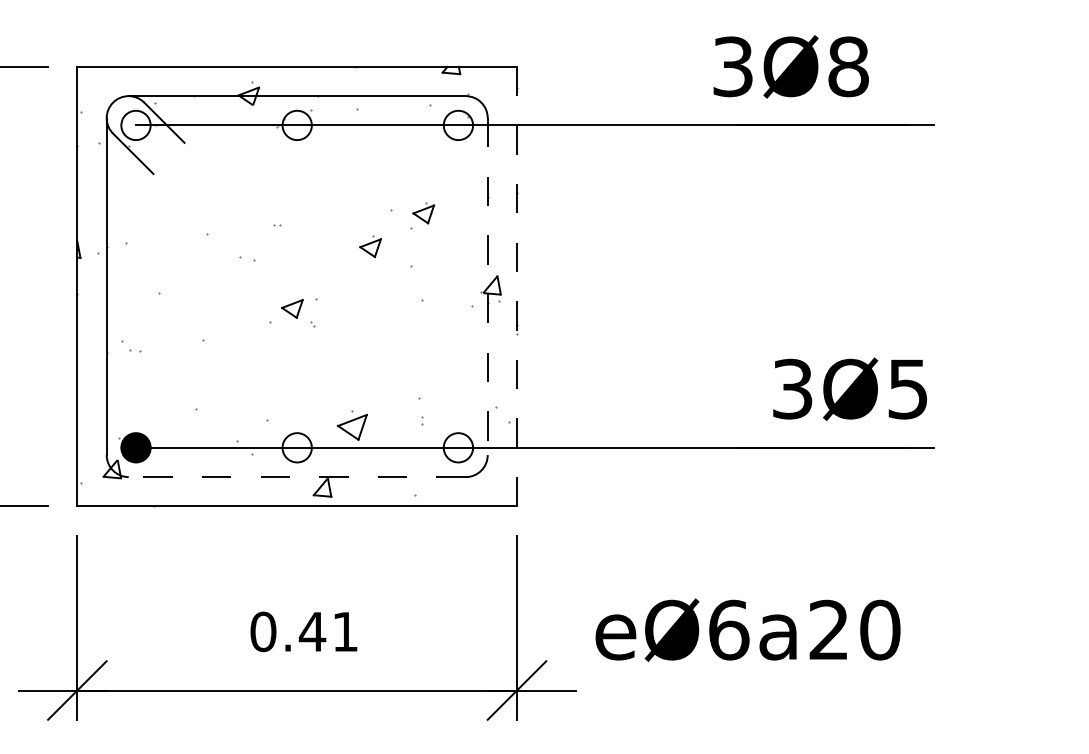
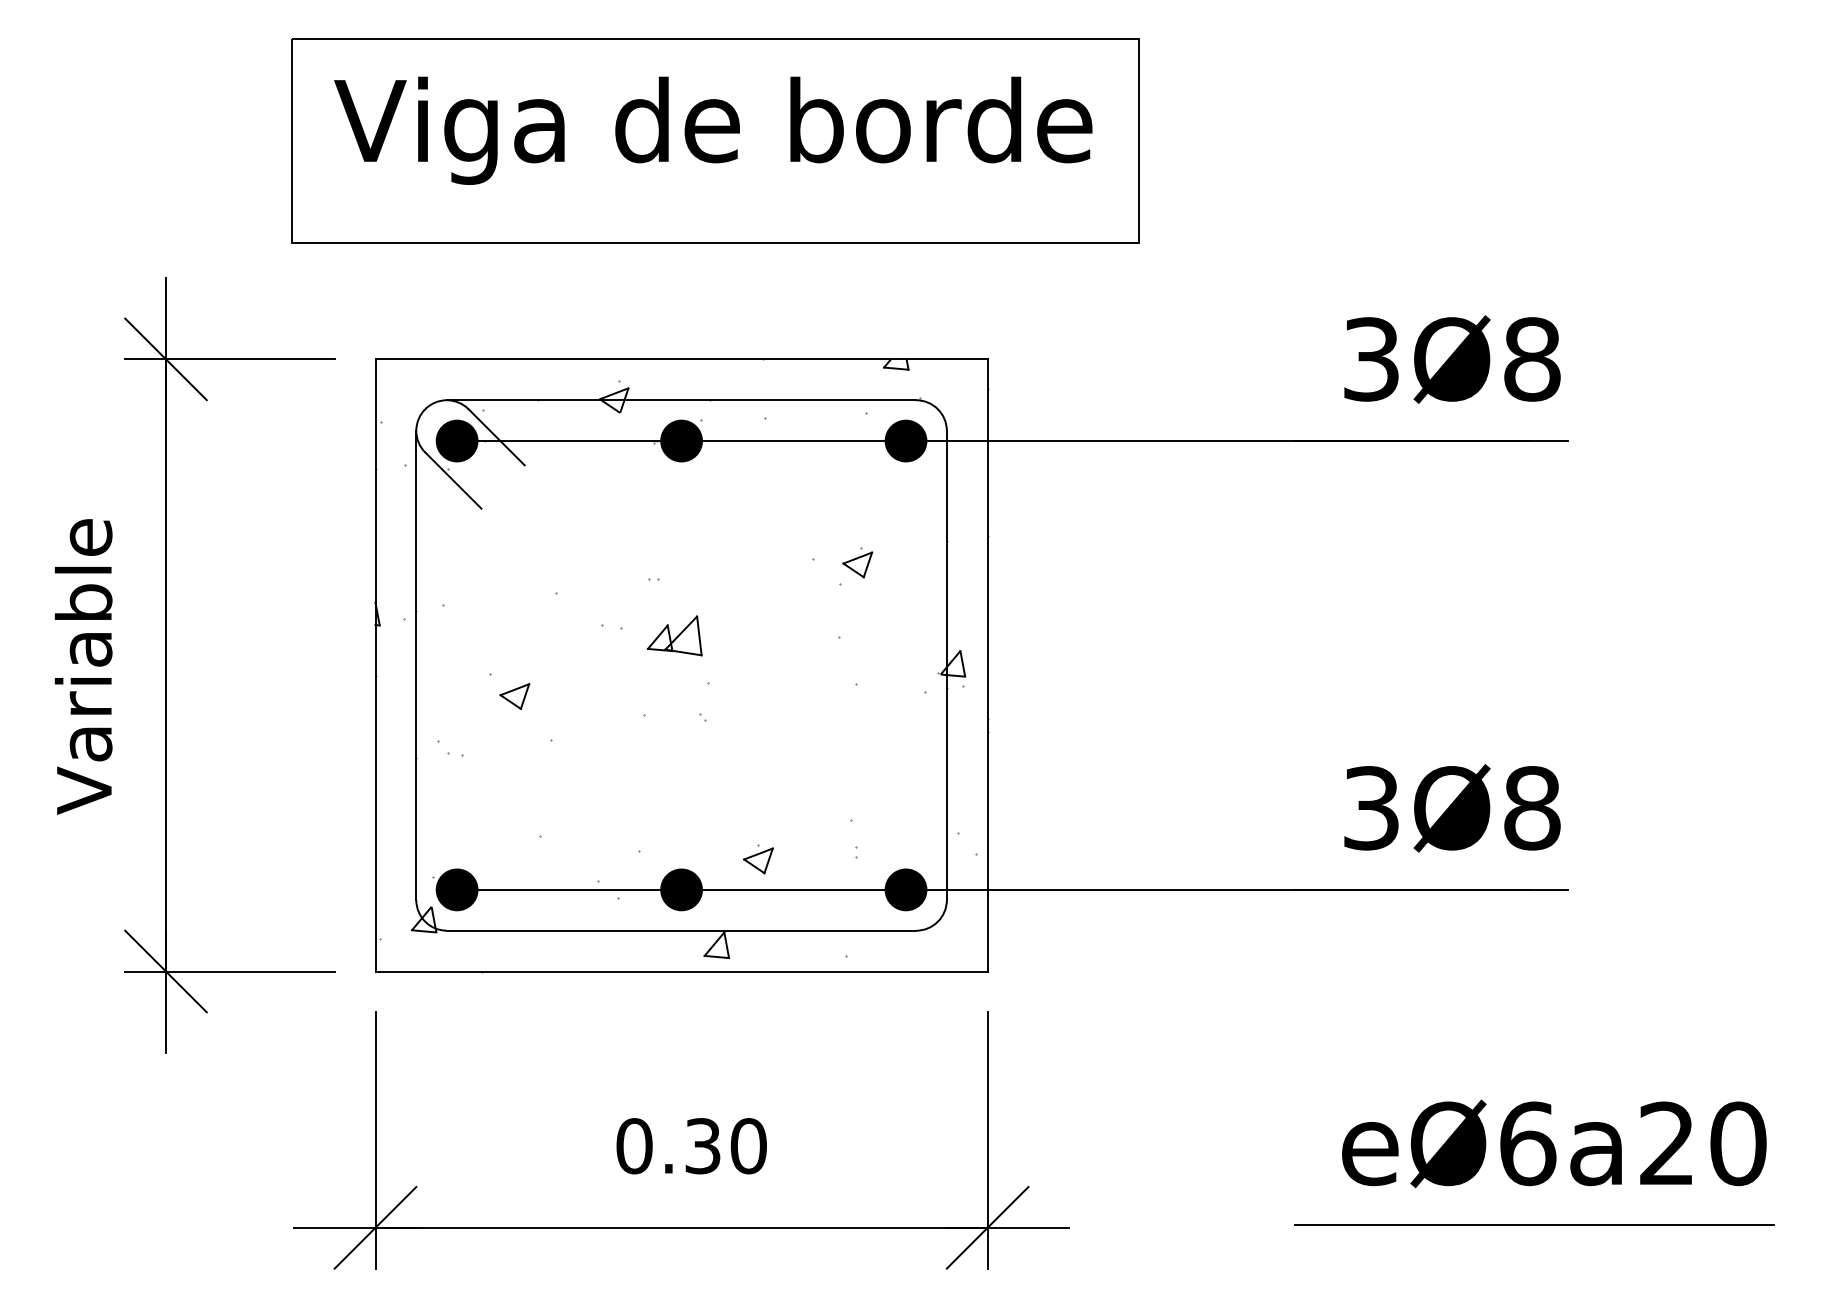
text: (791, 66) -> (1452, 359), moved
fill: (135, 125) -> (456, 440), added
fill: (297, 125) -> (681, 440), added
fill: (458, 125) -> (905, 440), added
part: (370, 246) -> (783, 609), removed
part: (292, 265) -> (674, 635), added
line: (487, 286) -> (946, 665), dashed -> solid
line: (516, 286) -> (987, 665), dashed -> solid
part: (292, 308) -> (514, 696), moved
text: (908, 389) -> (1532, 808), 3Ø5 -> 3Ø8
part: (352, 425) -> (758, 859), size x0.71
fill: (297, 447) -> (681, 889), added
fill: (458, 447) -> (905, 889), added
line: (297, 476) -> (681, 930), dashed -> solid
text: (748, 629) -> (1554, 1143), moved
text: (328, 632) -> (724, 1146), 0.41 -> 0.30
line: (909, 688) -> (1534, 1225), added

